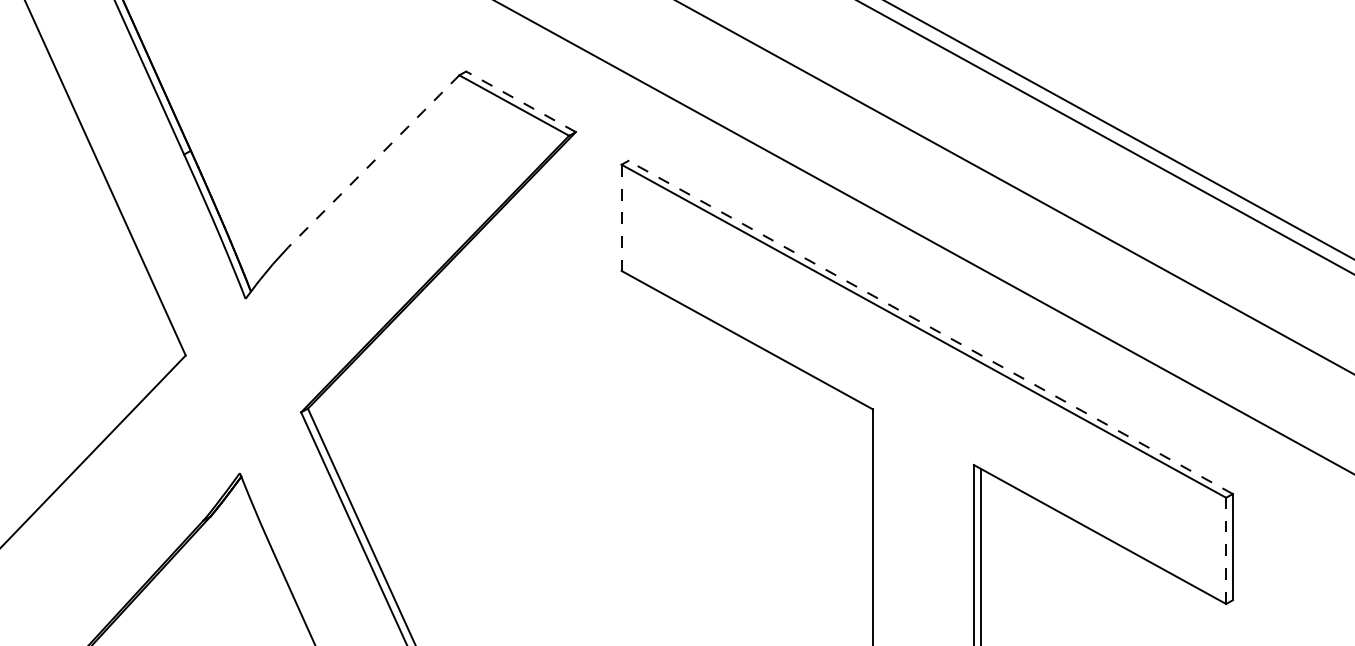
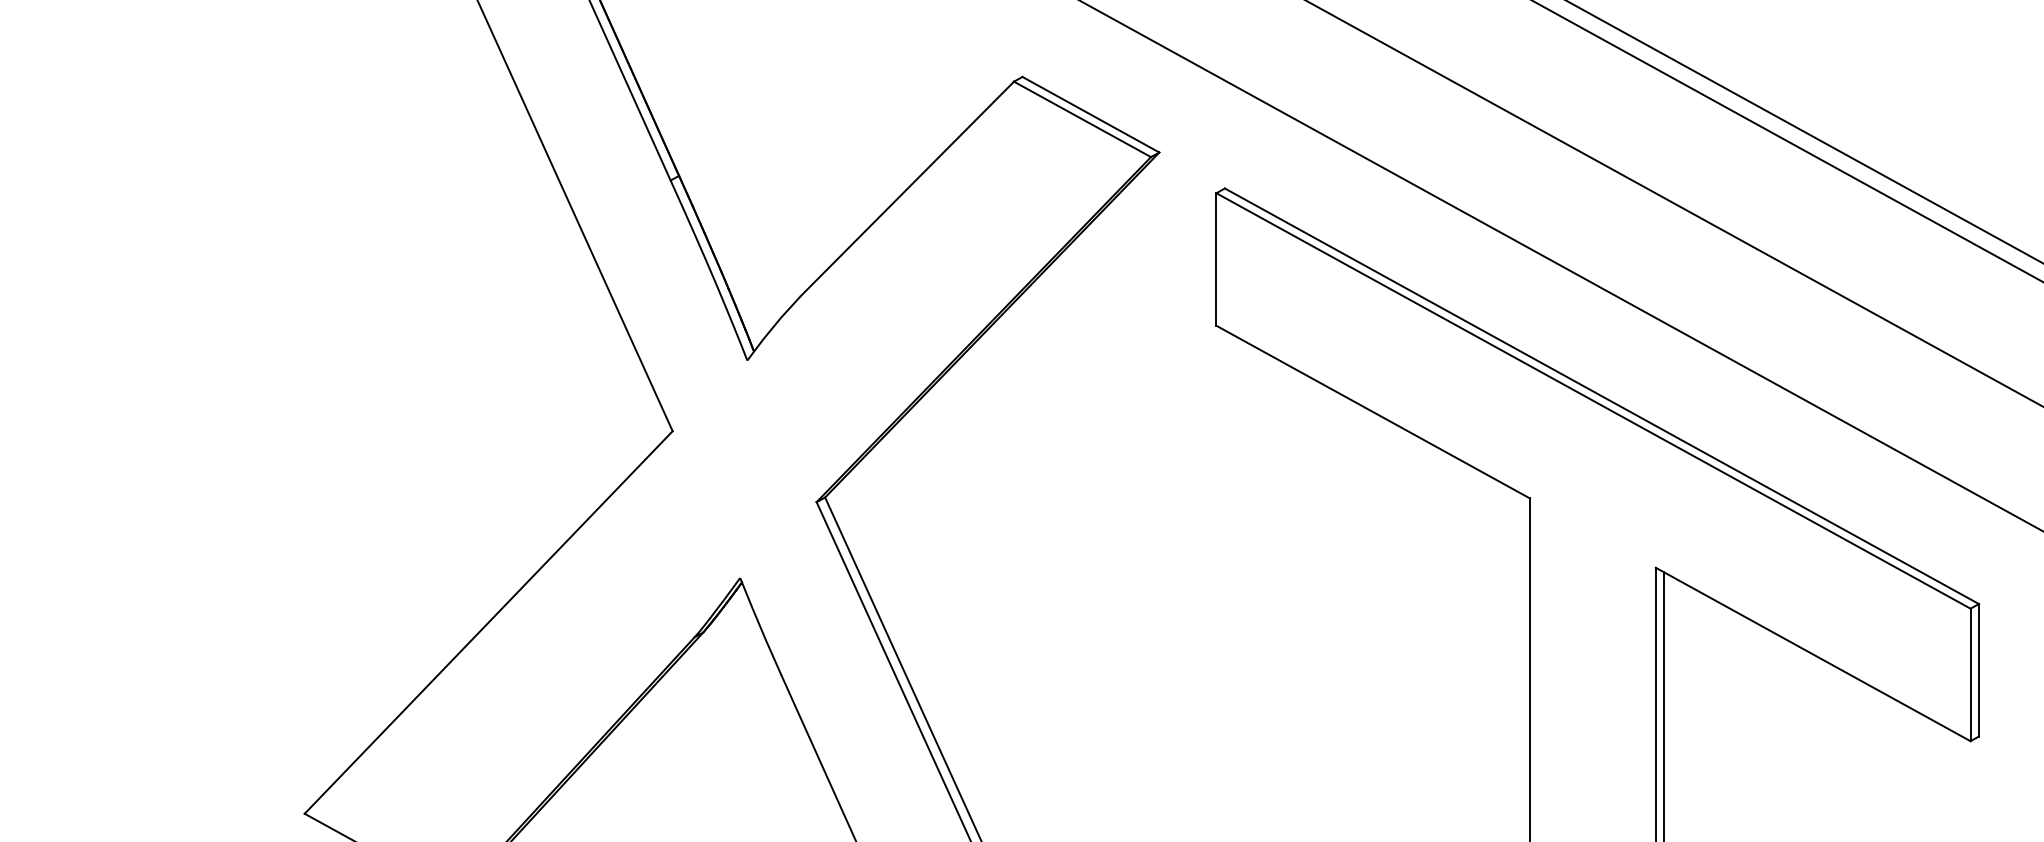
line: (520, 101) -> (1090, 114), dashed -> solid
line: (373, 161) -> (907, 189), dashed -> solid
line: (621, 218) -> (1216, 260), dashed -> solid
line: (930, 327) -> (1601, 396), dashed -> solid
line: (1226, 550) -> (1970, 674), dashed -> solid

